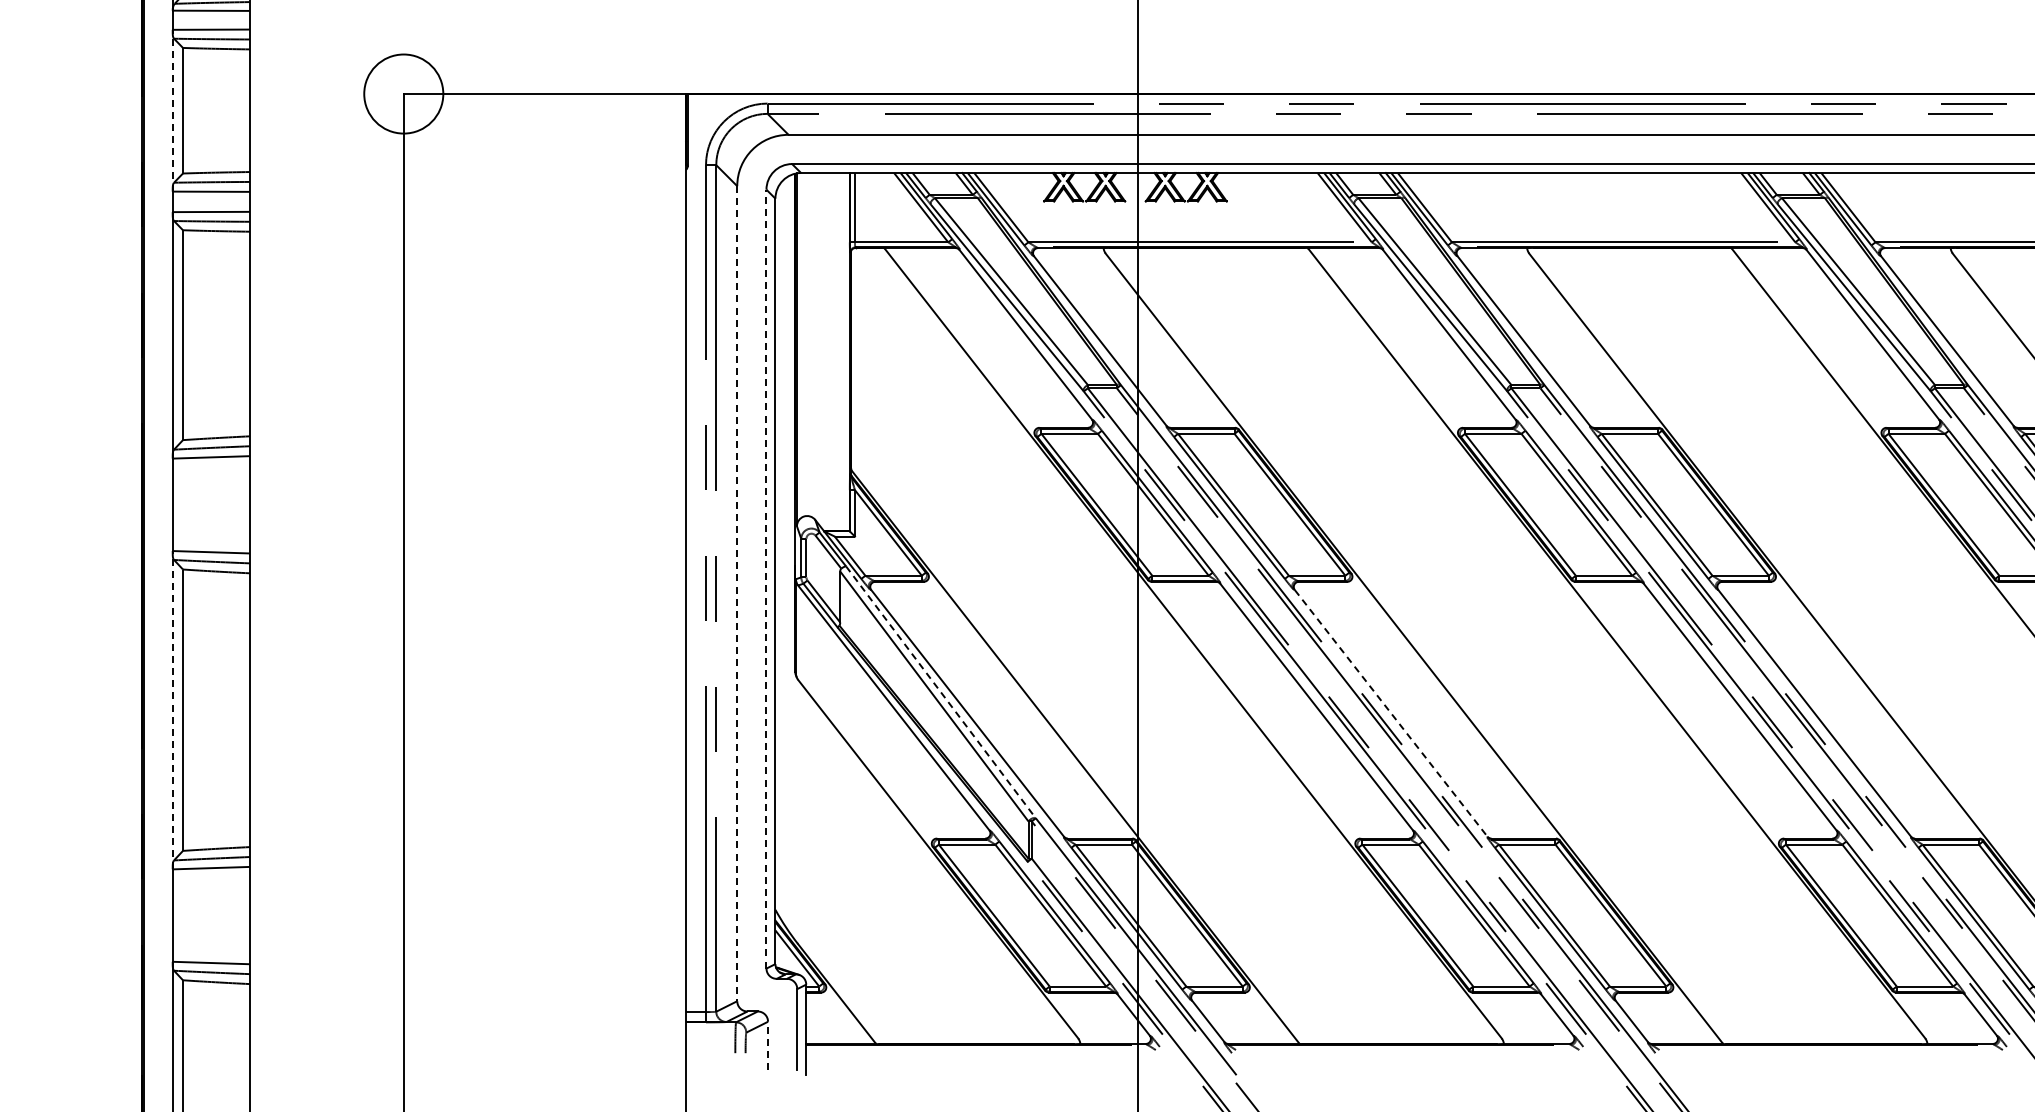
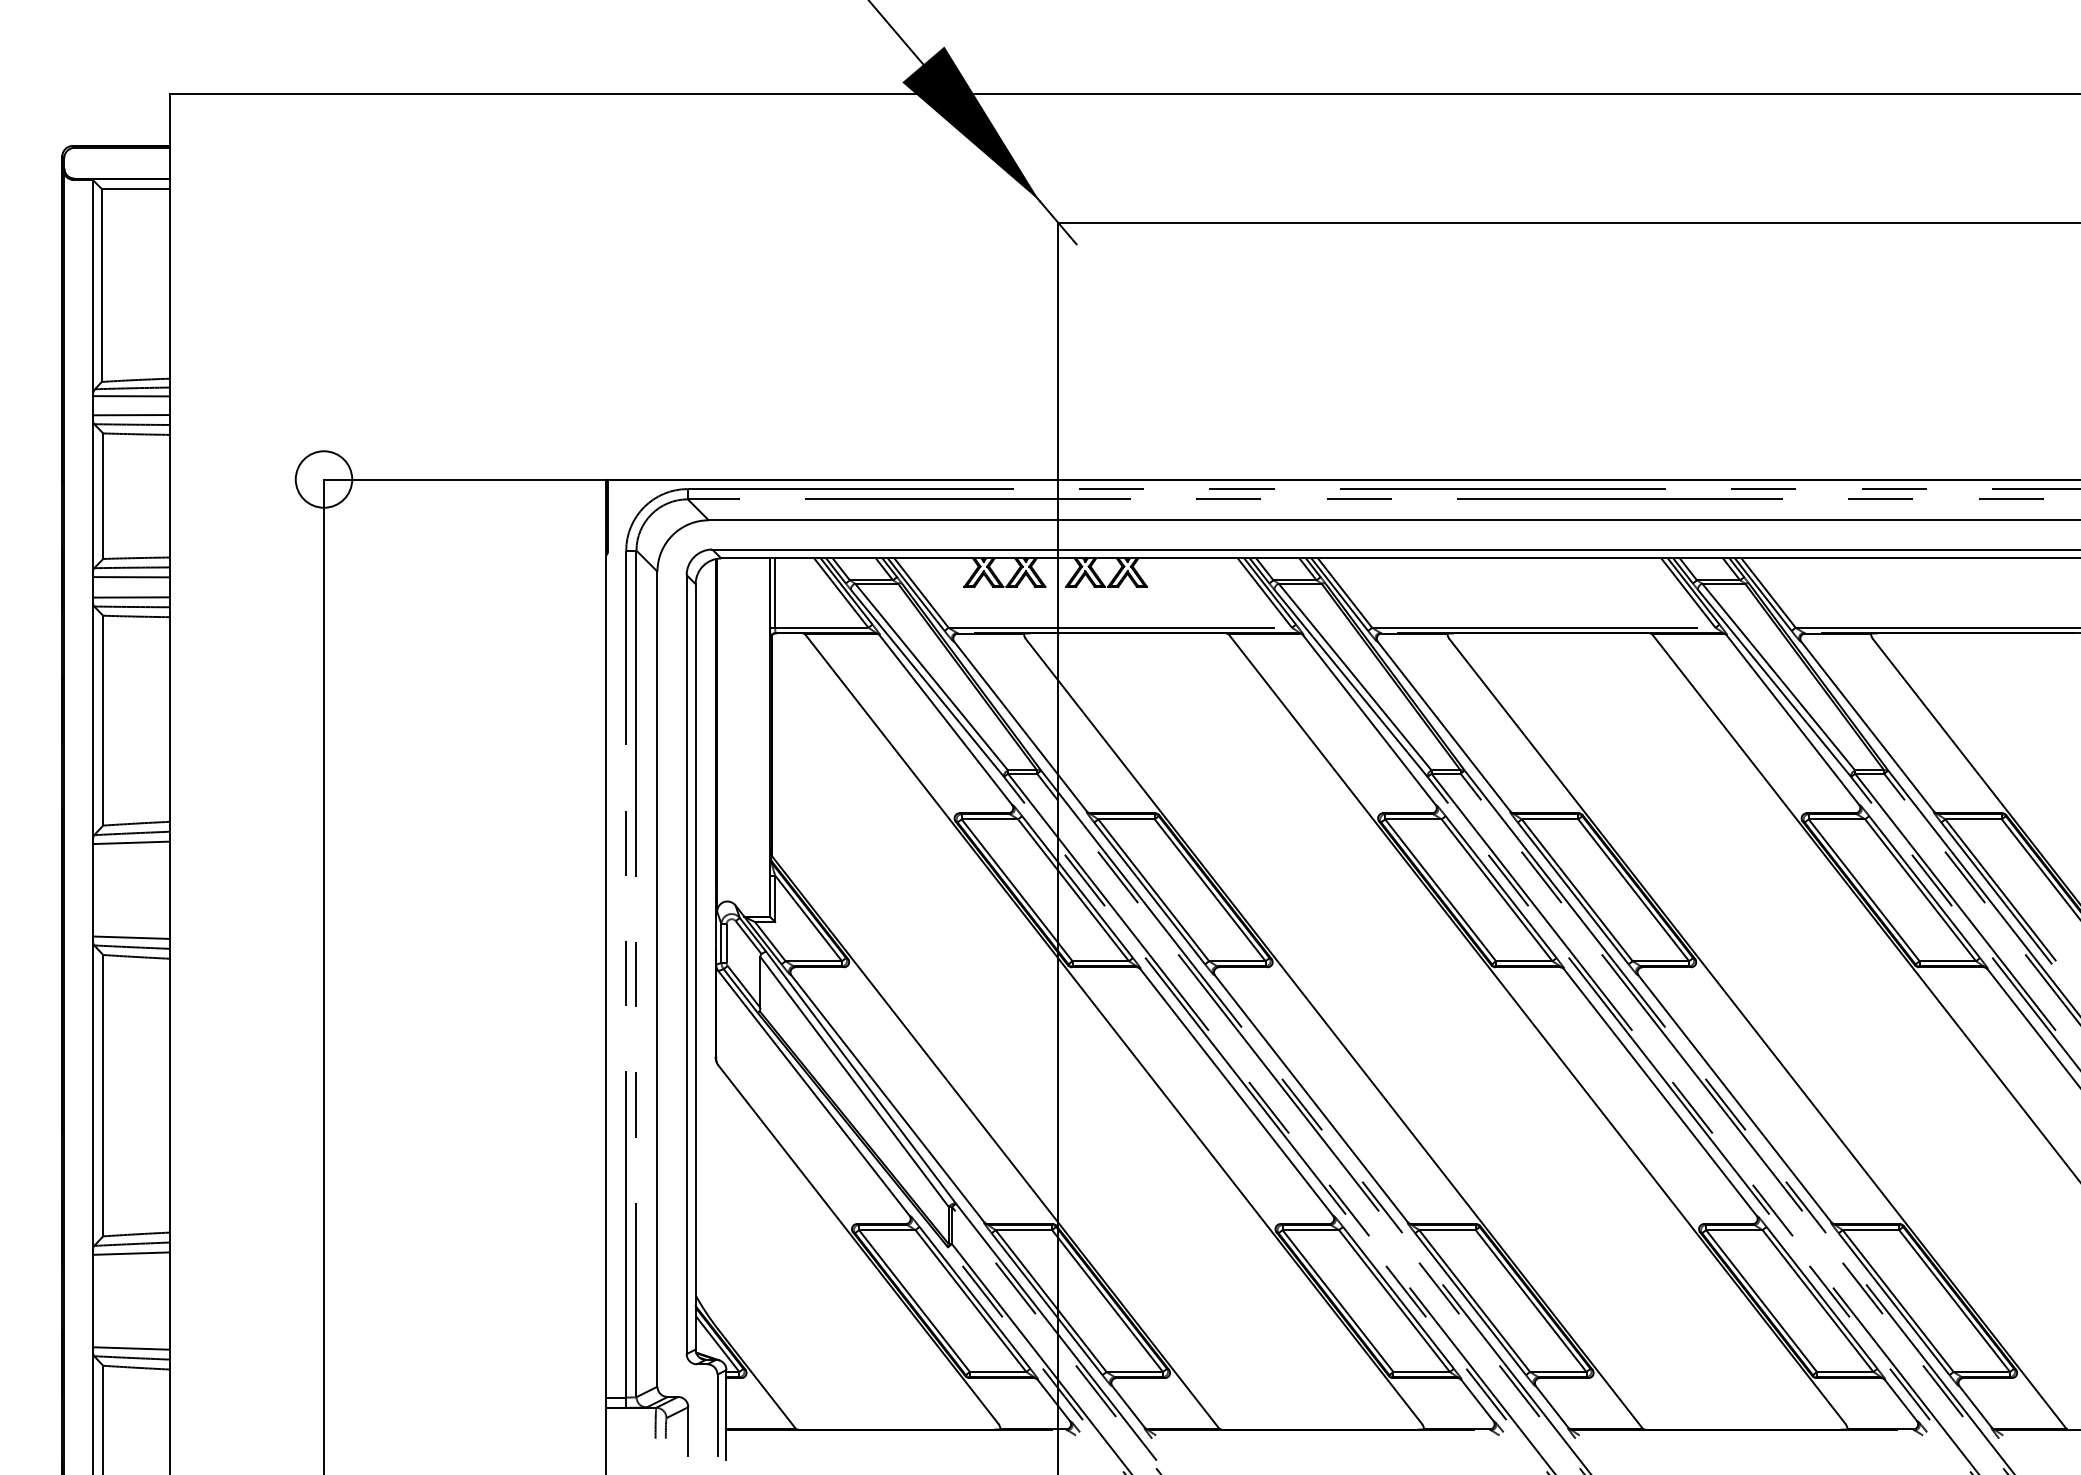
circle: (403, 94) -> (323, 479), size x0.71
line: (172, 111) -> (92, 496), dashed -> solid
line: (766, 579) -> (686, 964), dashed -> solid
line: (737, 594) -> (657, 979), dashed -> solid
line: (941, 692) -> (861, 1077), dashed -> solid
line: (172, 710) -> (92, 1095), dashed -> solid
line: (1391, 714) -> (1311, 1099), dashed -> solid
line: (768, 1045) -> (688, 1430), dashed -> solid

